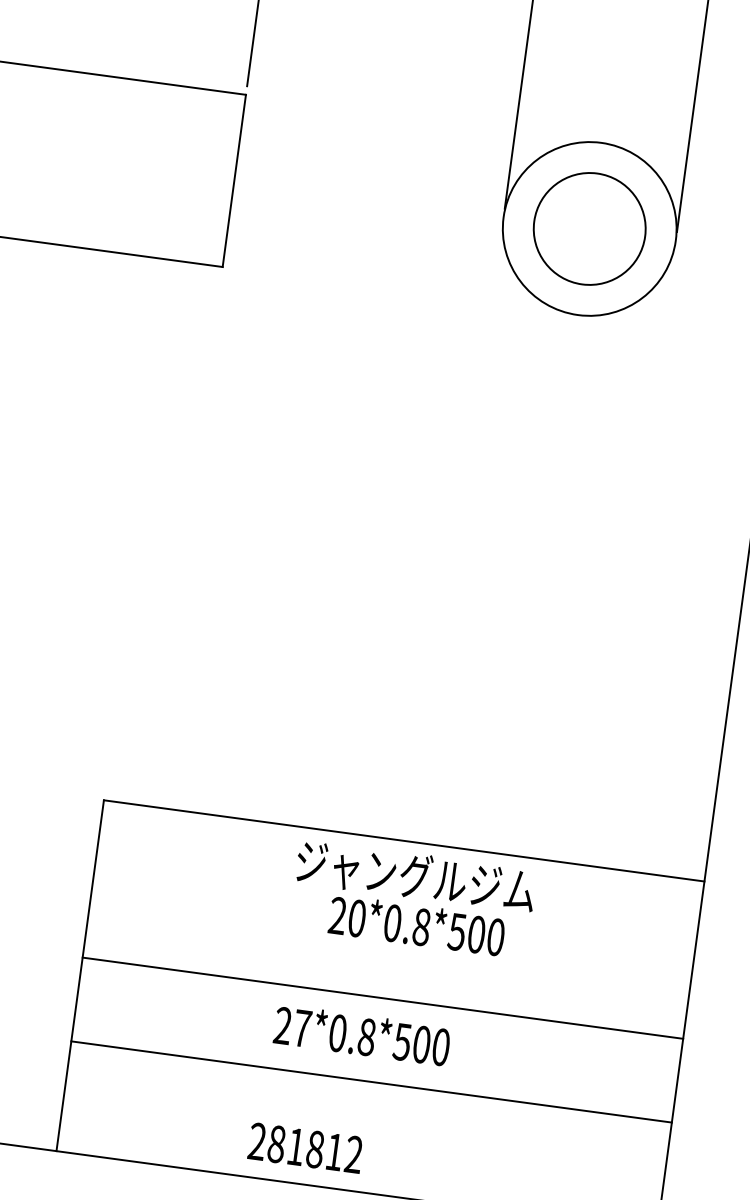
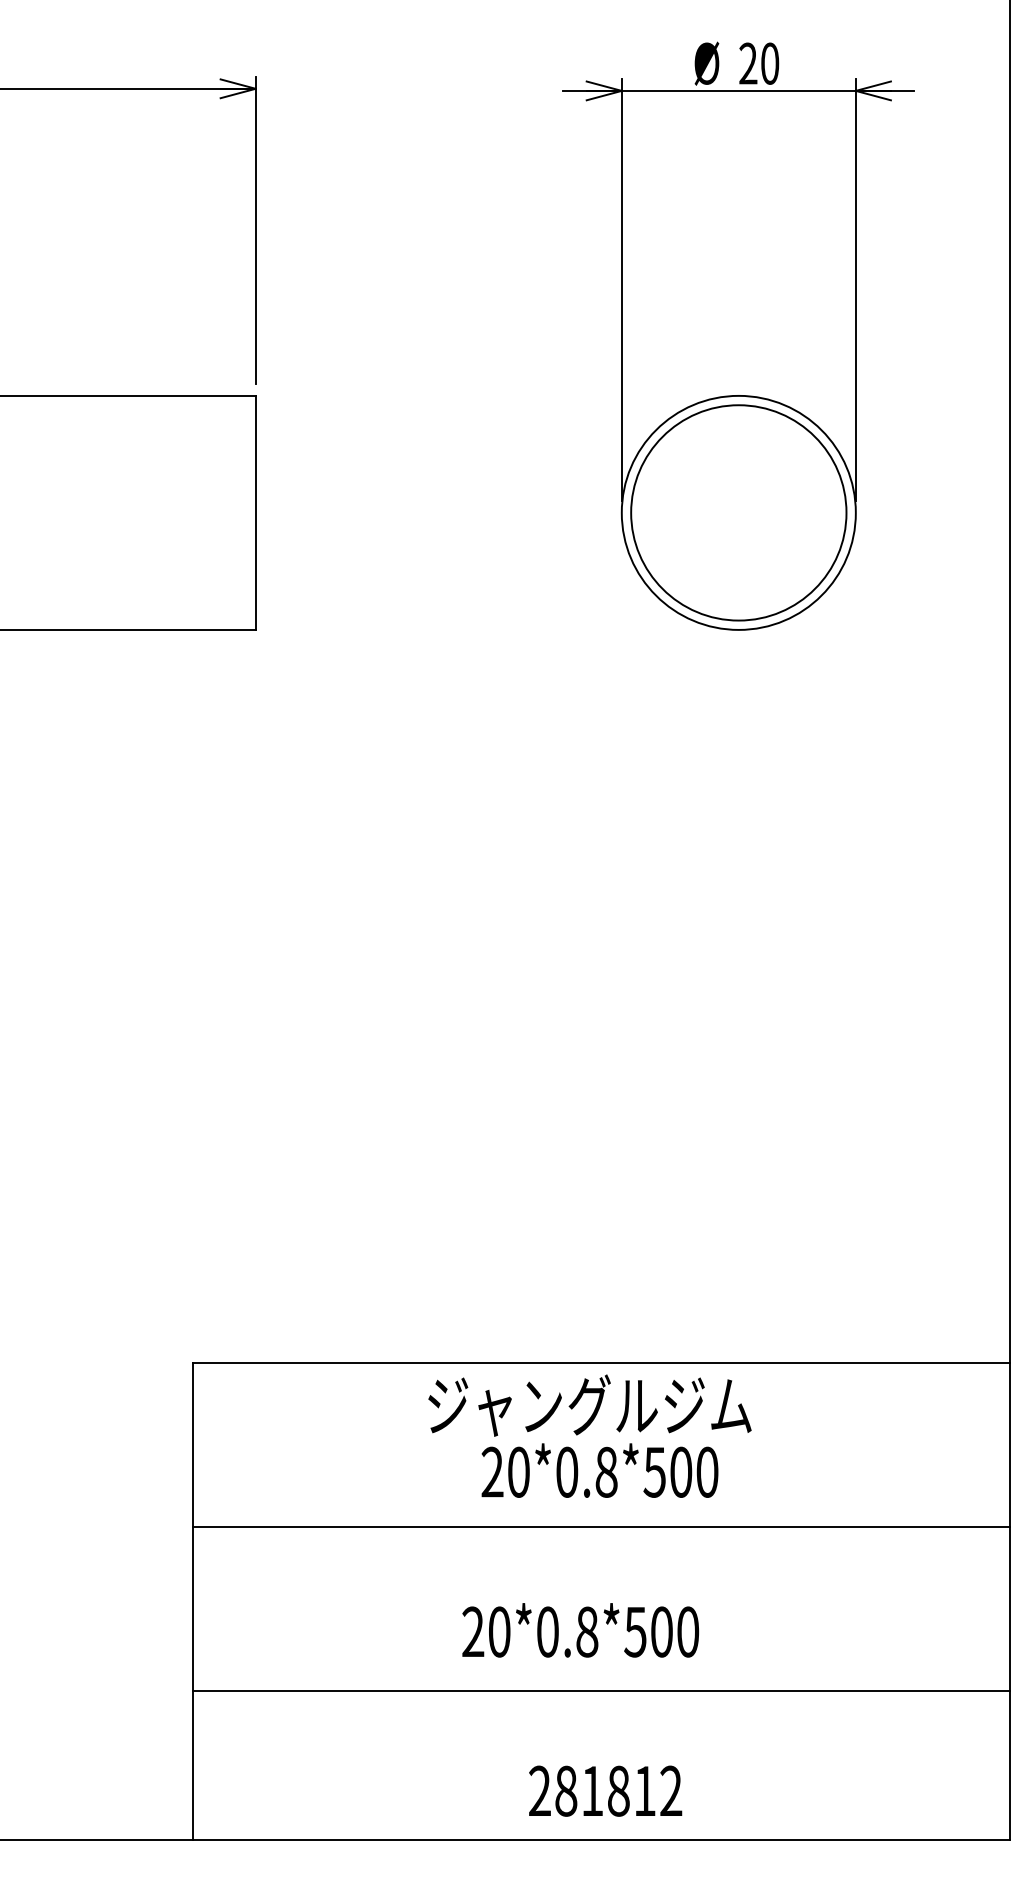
circle: (589, 228) -> (738, 512), size x1.43
text: (412, 898) -> (589, 1435), moved
line: (382, 998) -> (601, 1527), moved
text: (302, 1028) -> (499, 1631), 27*0.8*500 -> 20*0.8*500
text: (305, 1147) -> (605, 1790), moved

